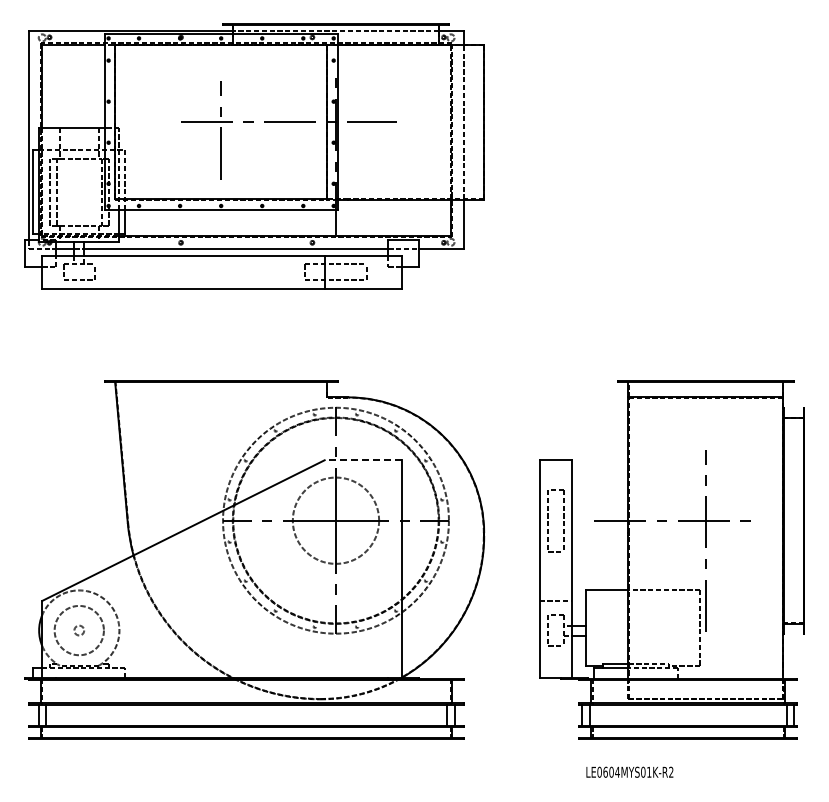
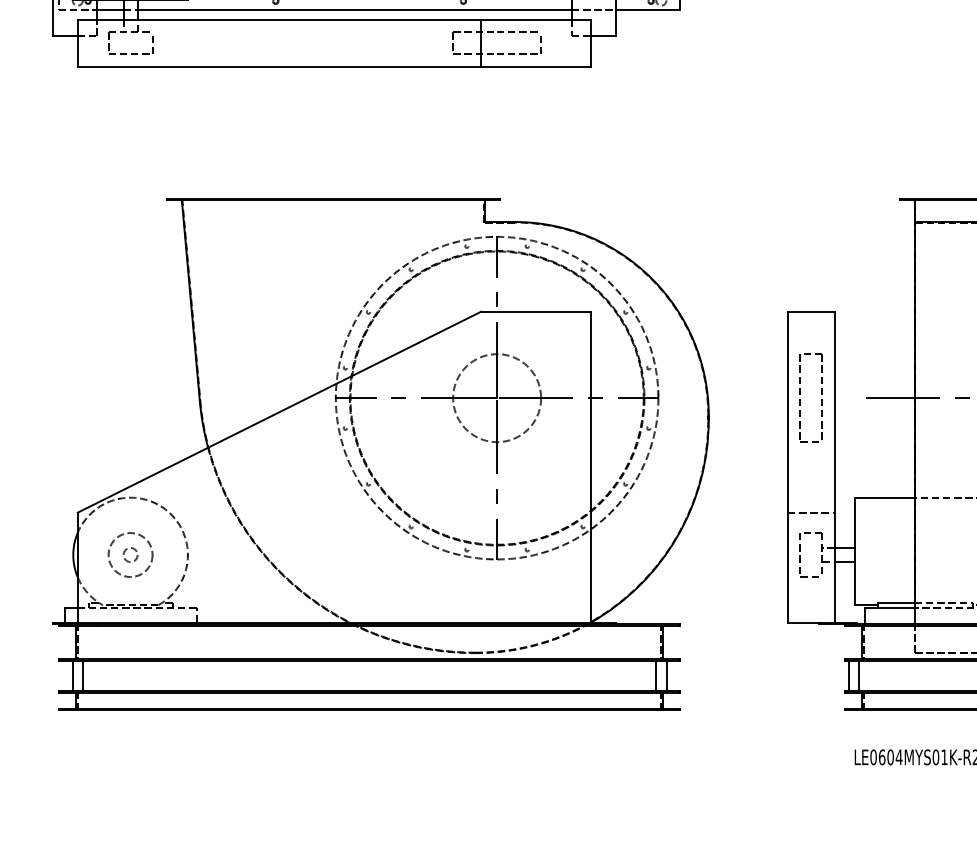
line: (363, 460) -> (536, 312), dashed -> solid
circle: (335, 520) -> (496, 397), size x0.71
circle: (78, 630) -> (129, 554), size x0.62

